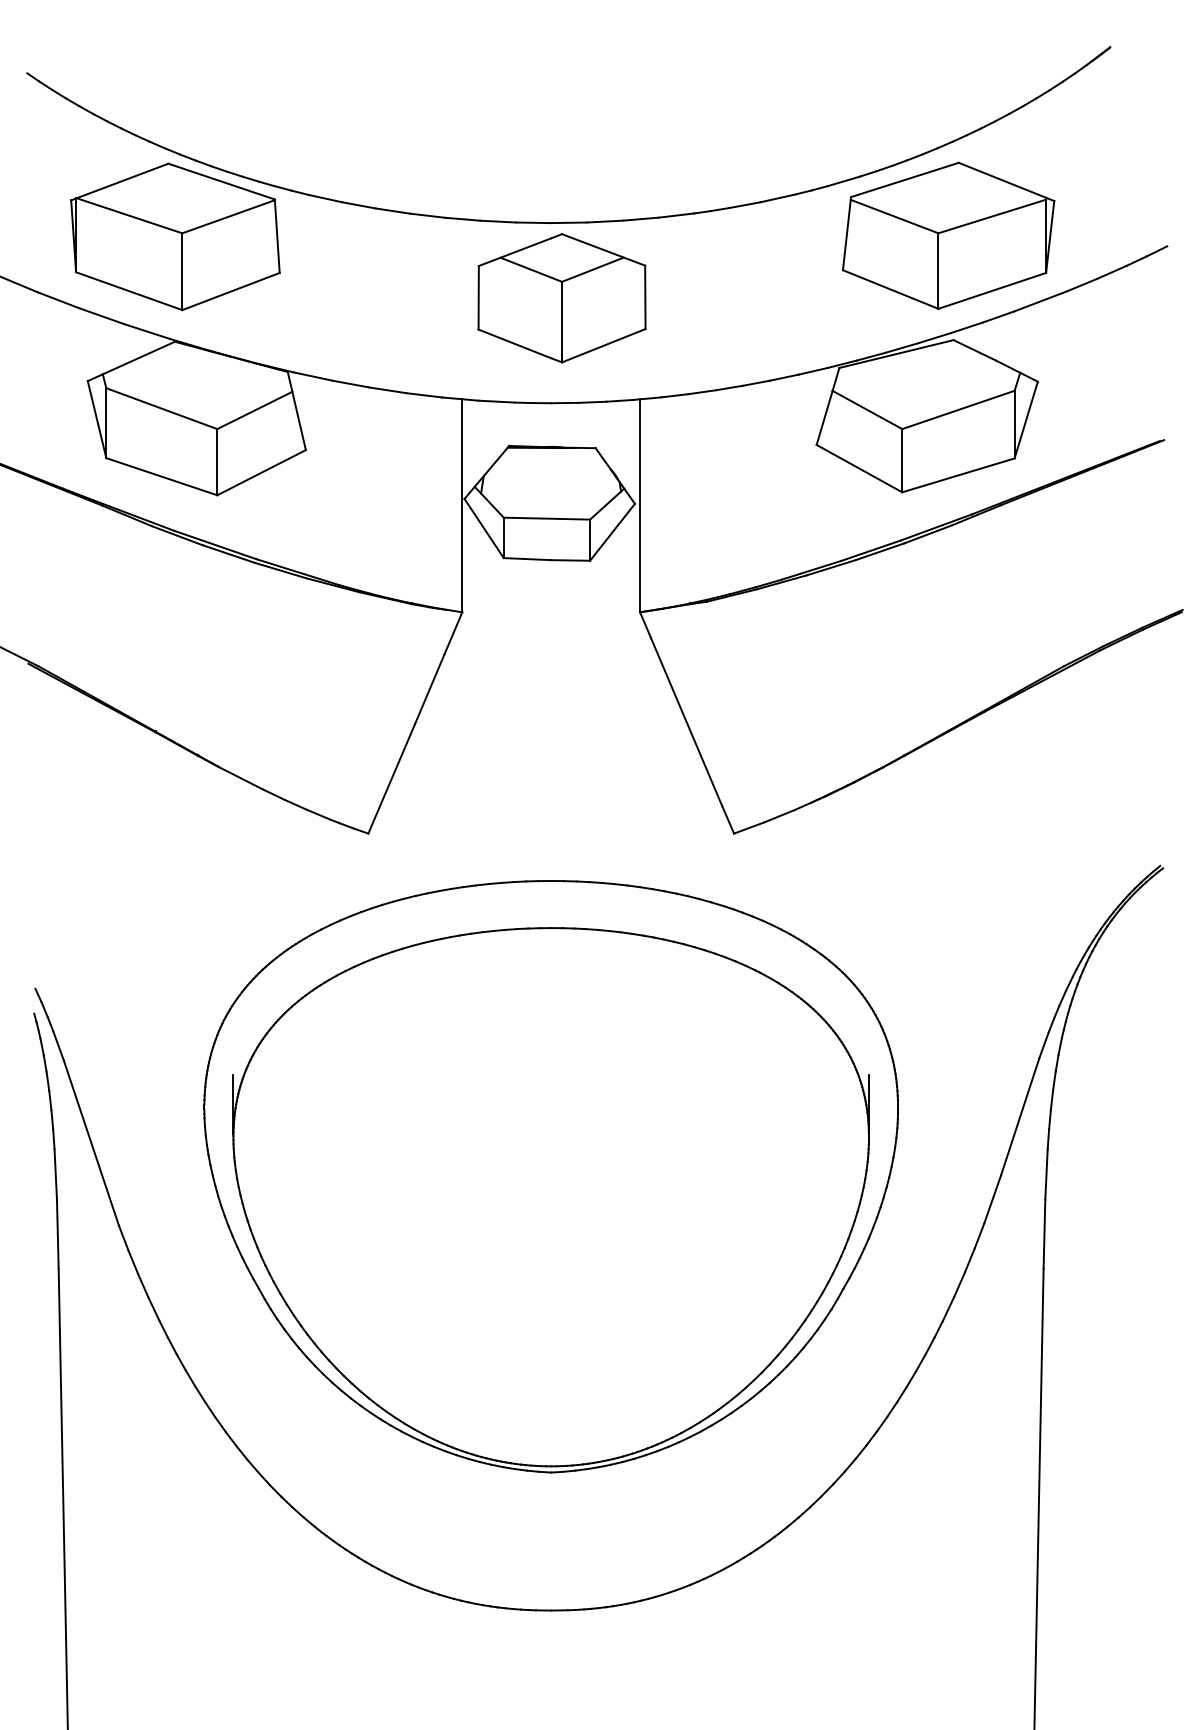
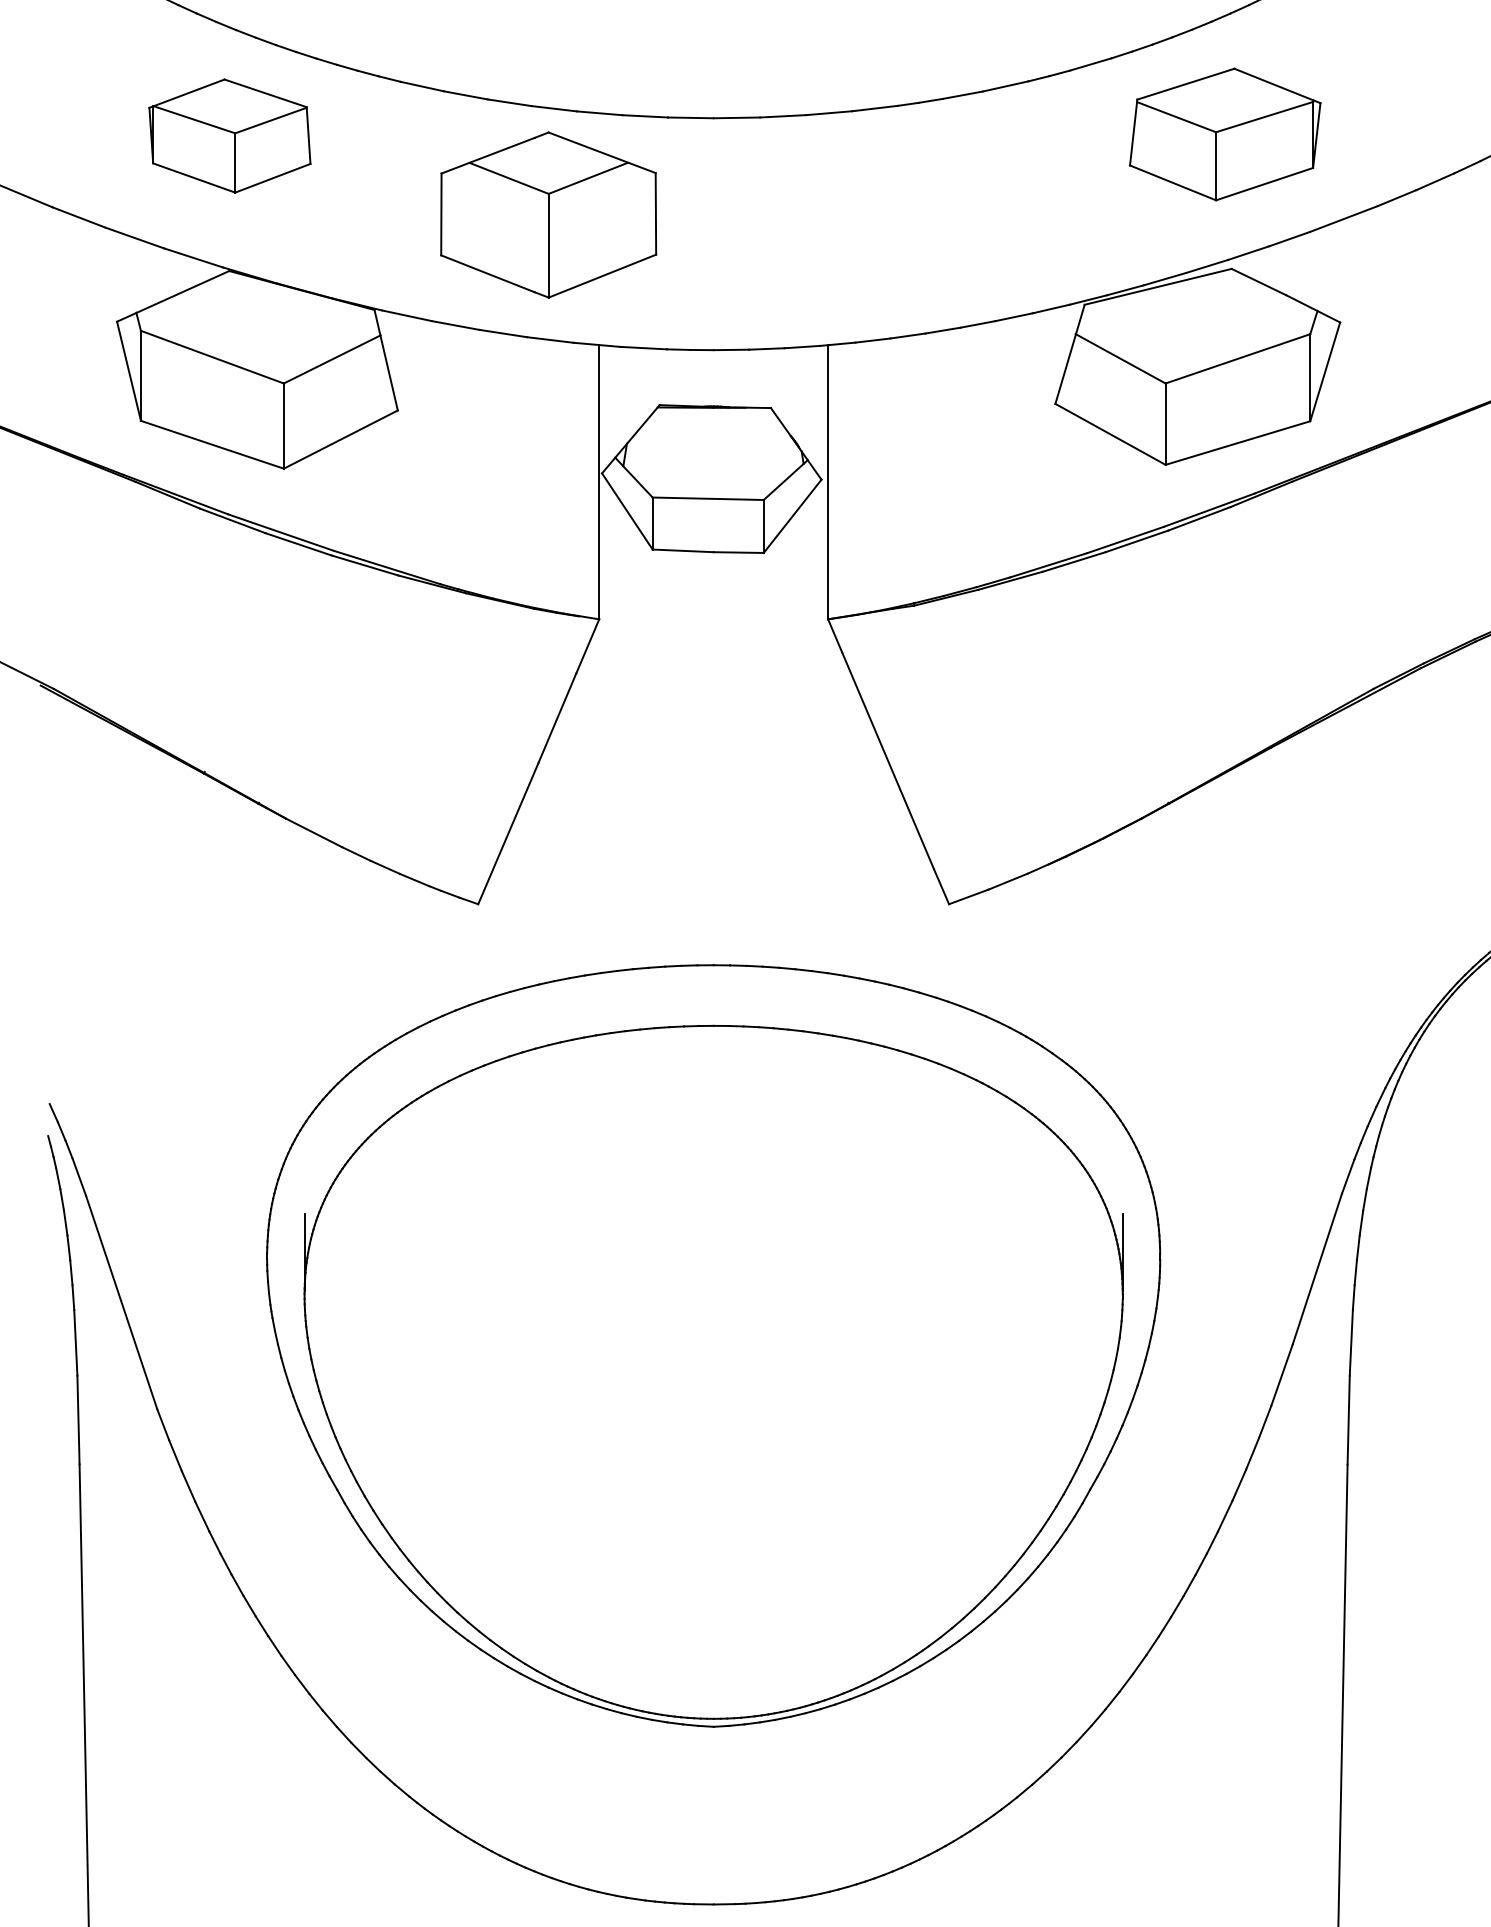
part: (948, 235) -> (1225, 134), size x0.7
part: (175, 236) -> (229, 135), size x0.6
part: (561, 298) -> (547, 215), moved

